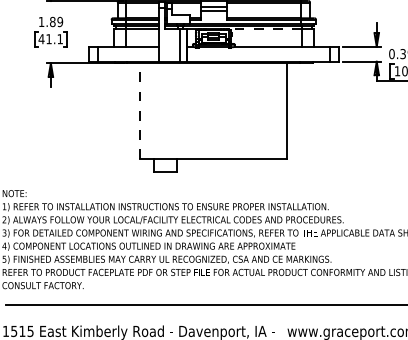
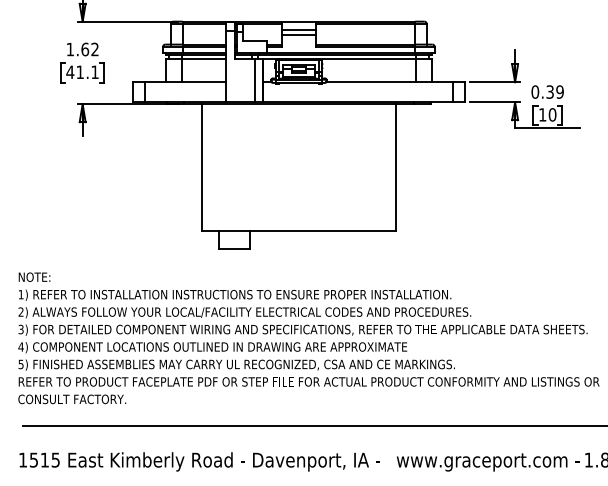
text: (56, 21) -> (89, 49), 1.89 -> 1.62
line: (264, 29) -> (366, 59), dashed -> solid
line: (140, 110) -> (201, 167), dashed -> solid

